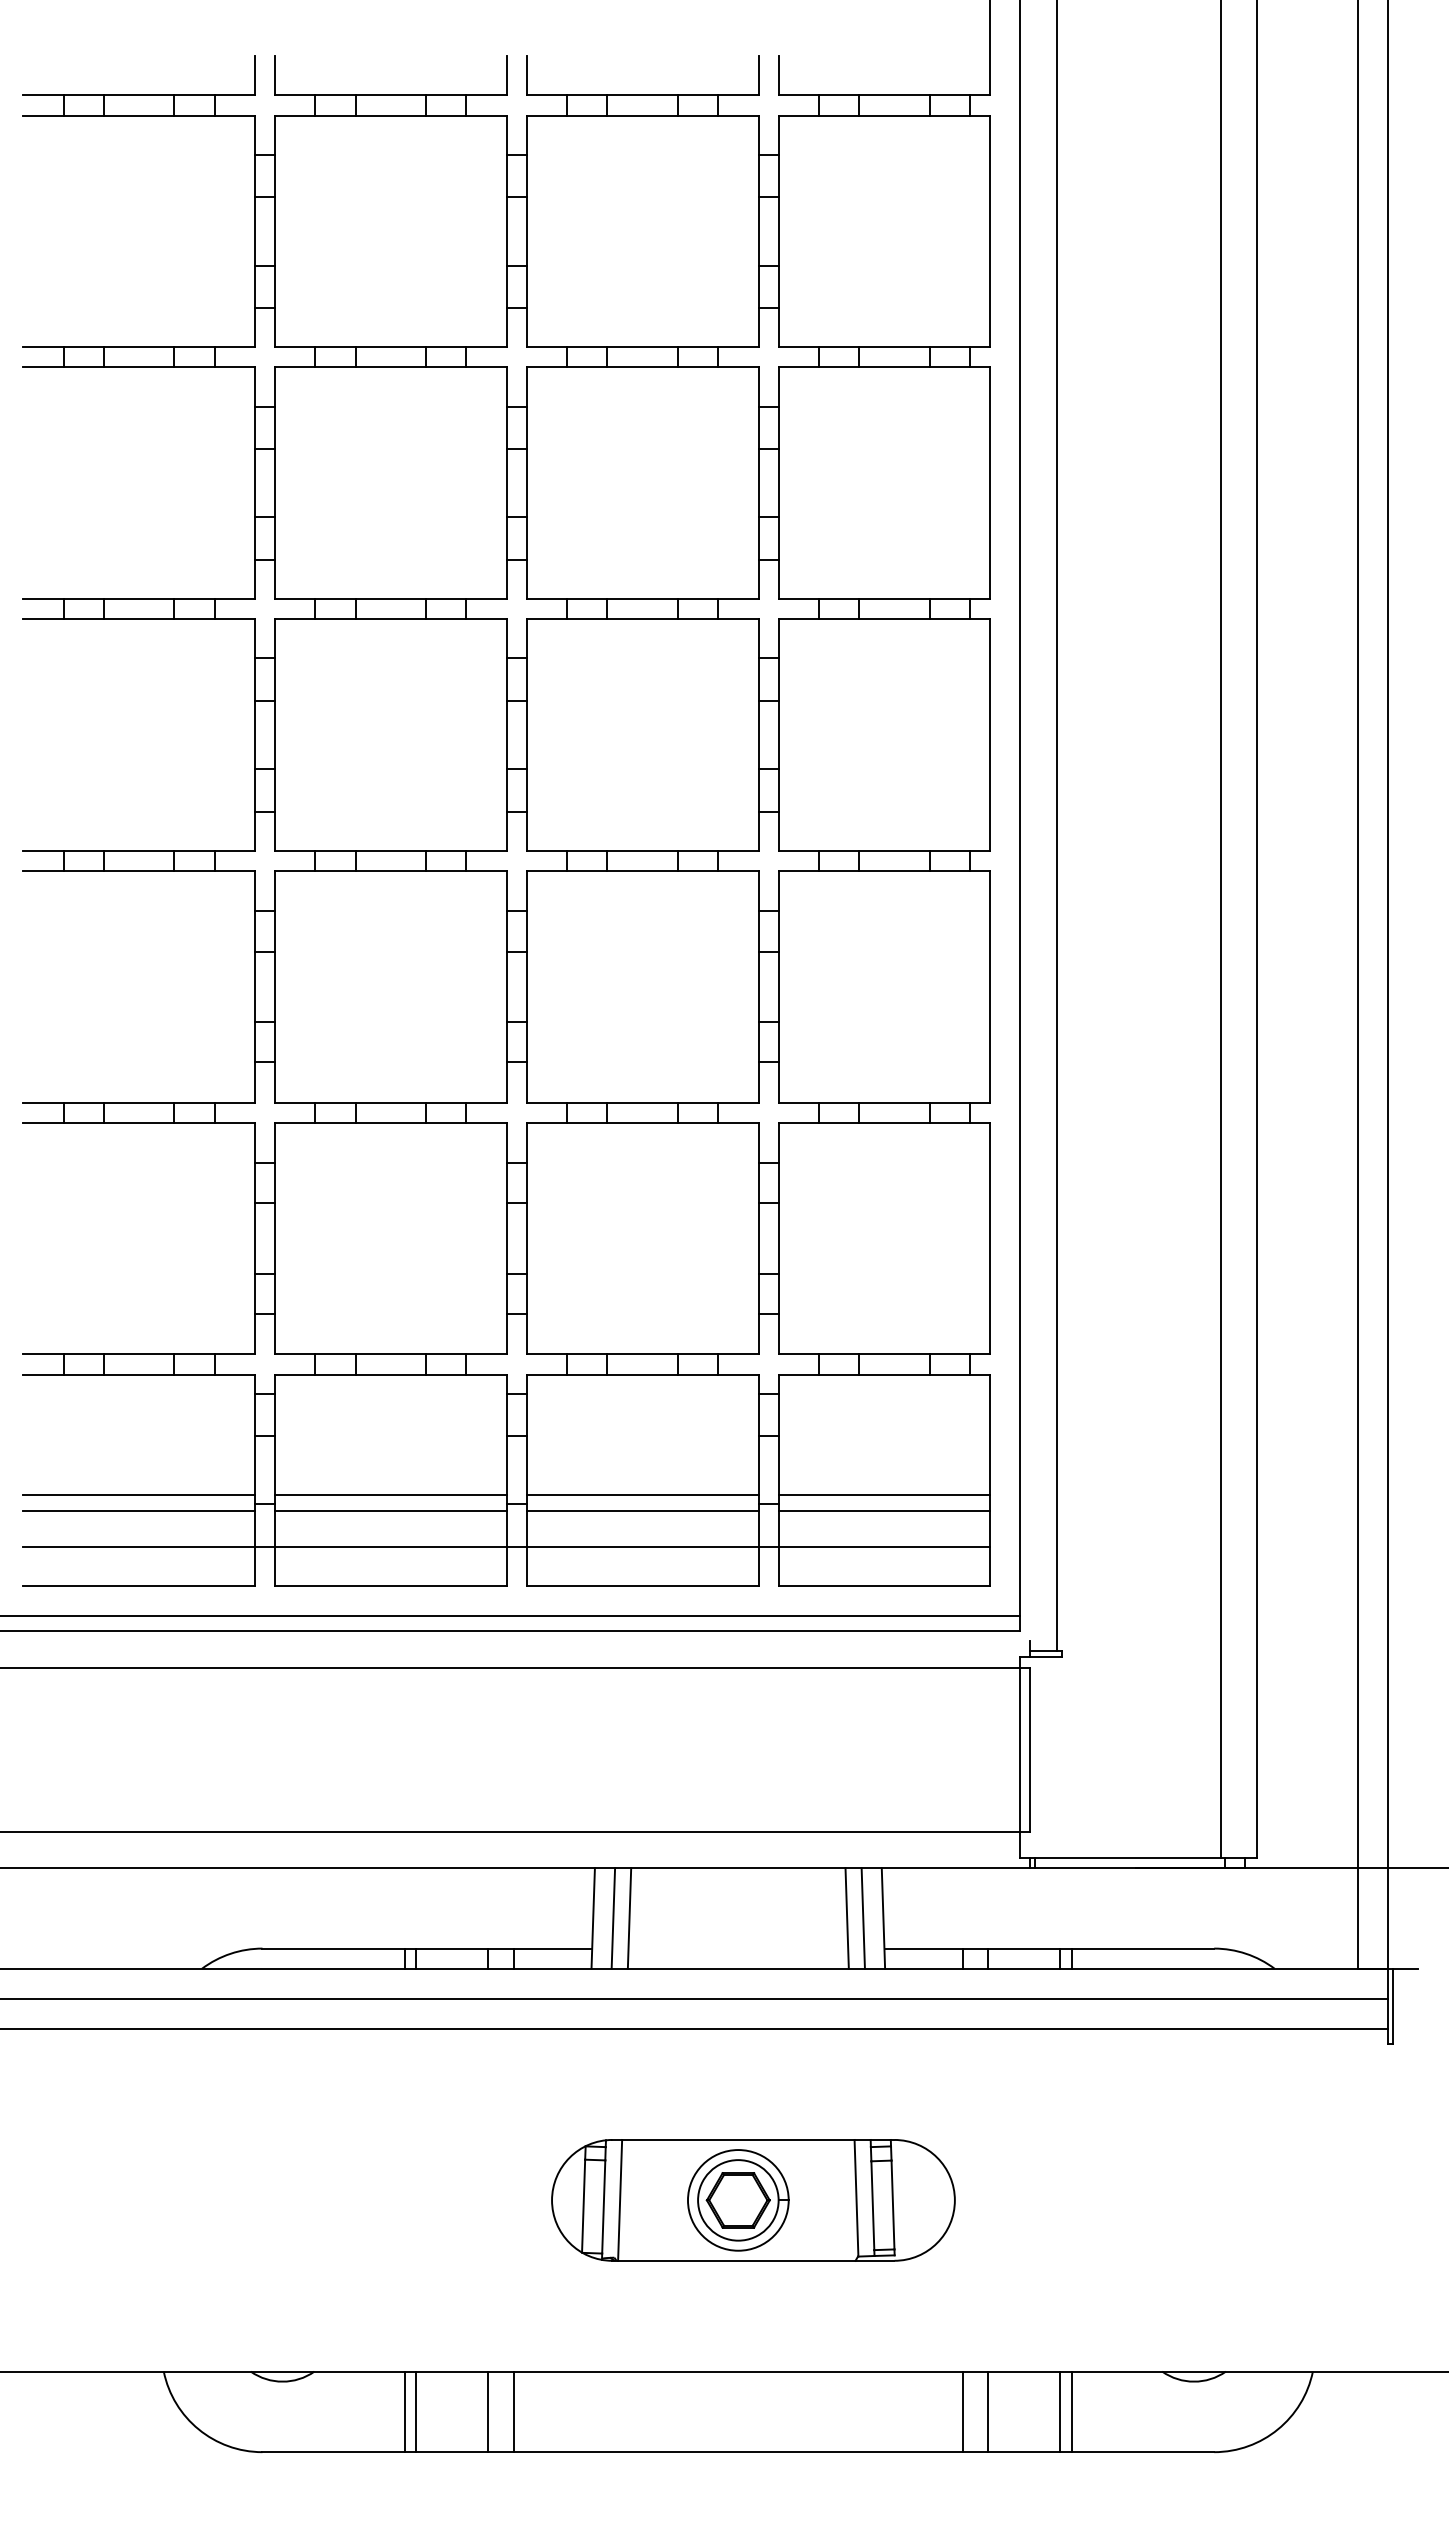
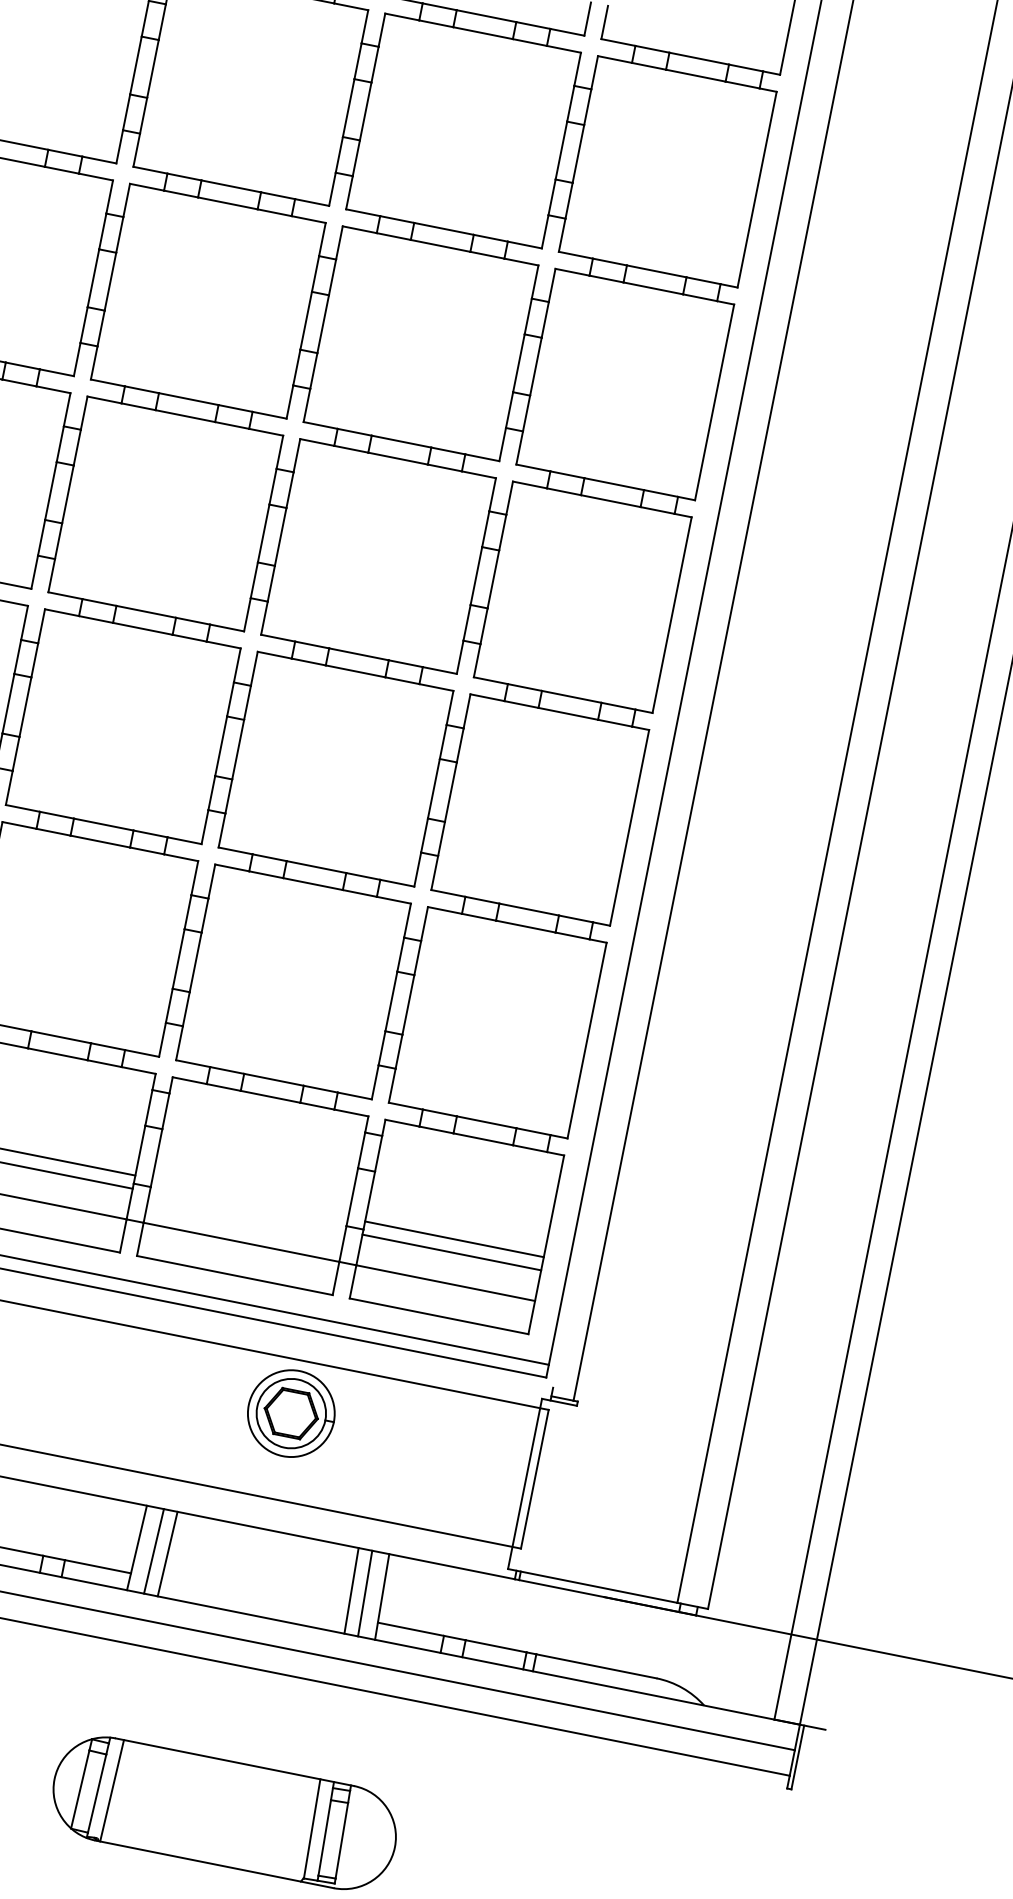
line: (642, 1494) -> (250, 1198), removed
line: (642, 1510) -> (247, 1211), removed
part: (738, 2200) -> (291, 1413), moved

